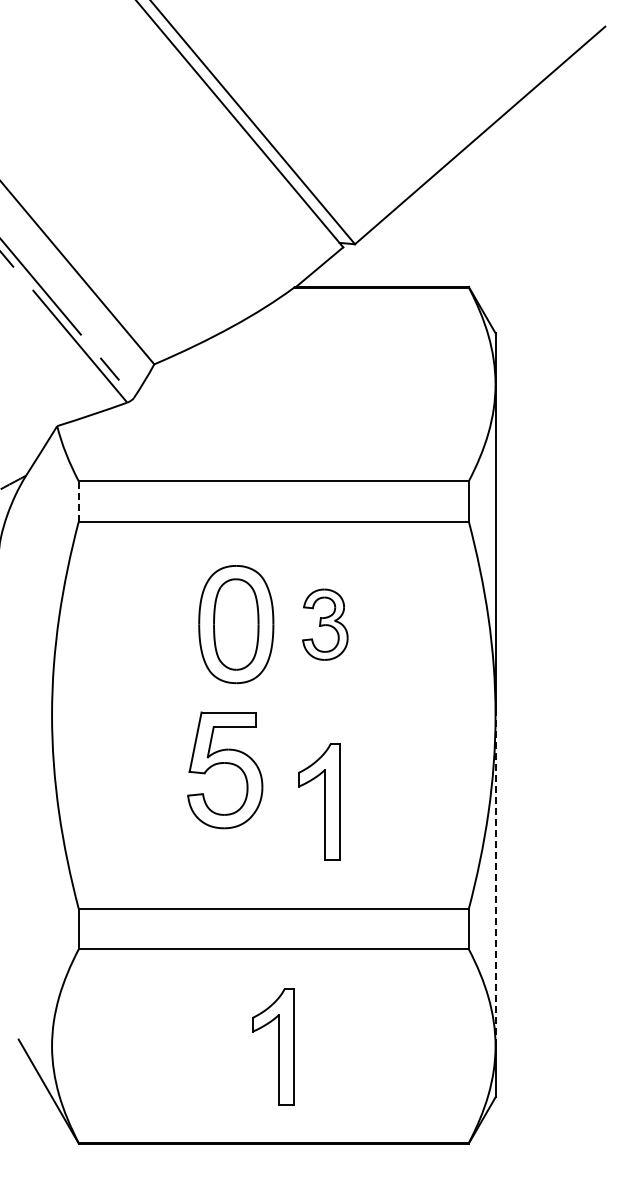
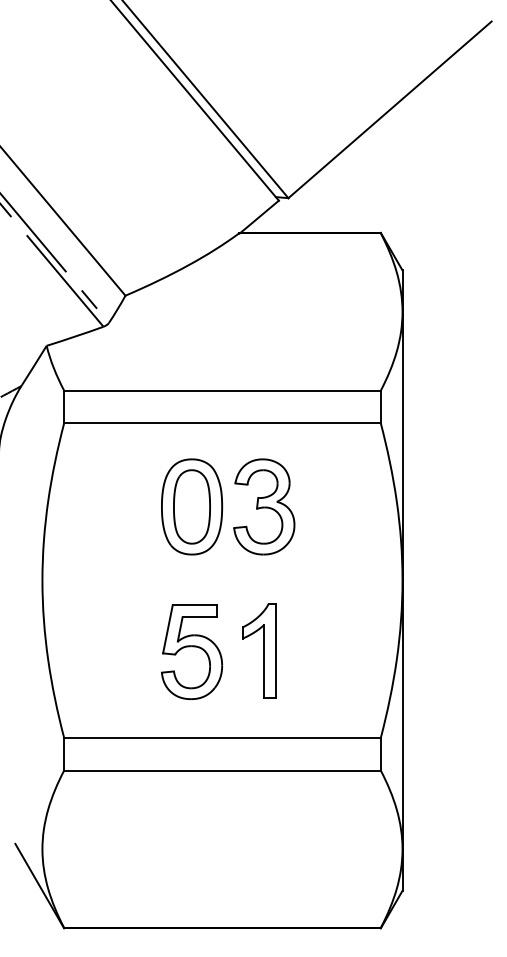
line: (78, 500) -> (63, 406), dashed -> solid
part: (325, 624) -> (264, 506), size x1.67
part: (228, 764) -> (194, 647), moved
line: (495, 880) -> (402, 714), dashed -> solid
part: (273, 1046) -> (222, 849), removed

